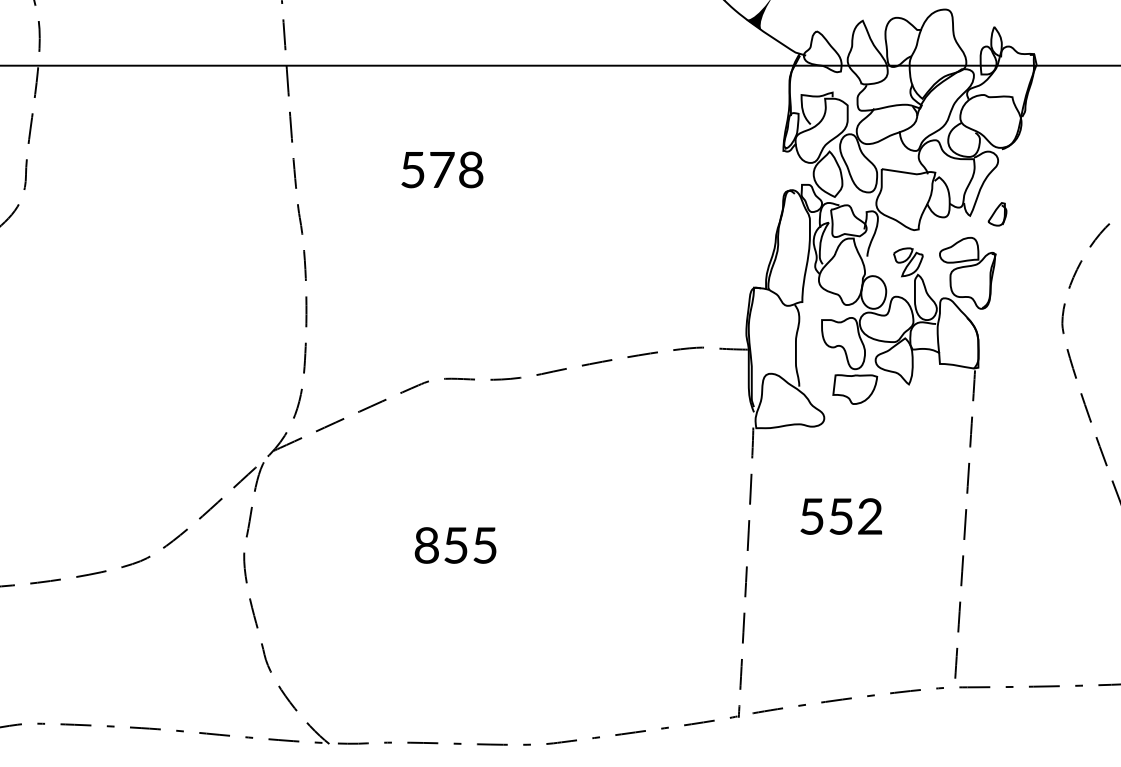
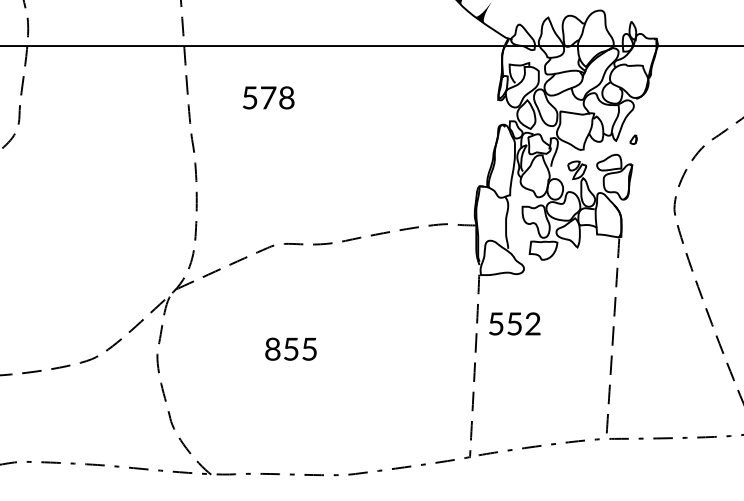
text: (442, 169) -> (268, 97), moved
part: (997, 213) -> (633, 139), size x0.6
text: (840, 515) -> (514, 323), moved

